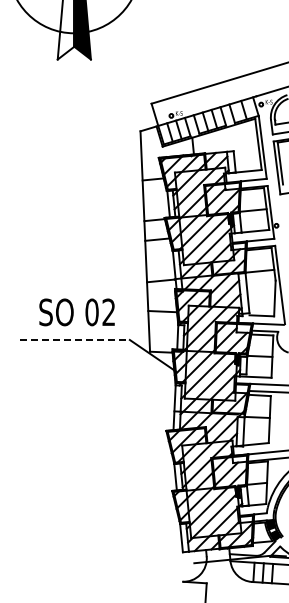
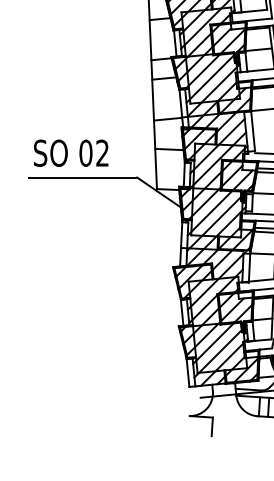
text: (76, 312) -> (70, 153), moved
line: (75, 339) -> (83, 177), dashed -> solid

